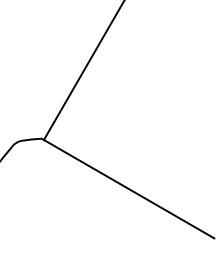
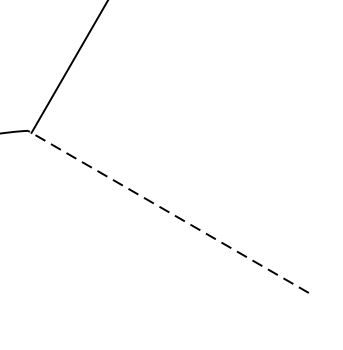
line: (128, 188) -> (169, 211), solid -> dashed

